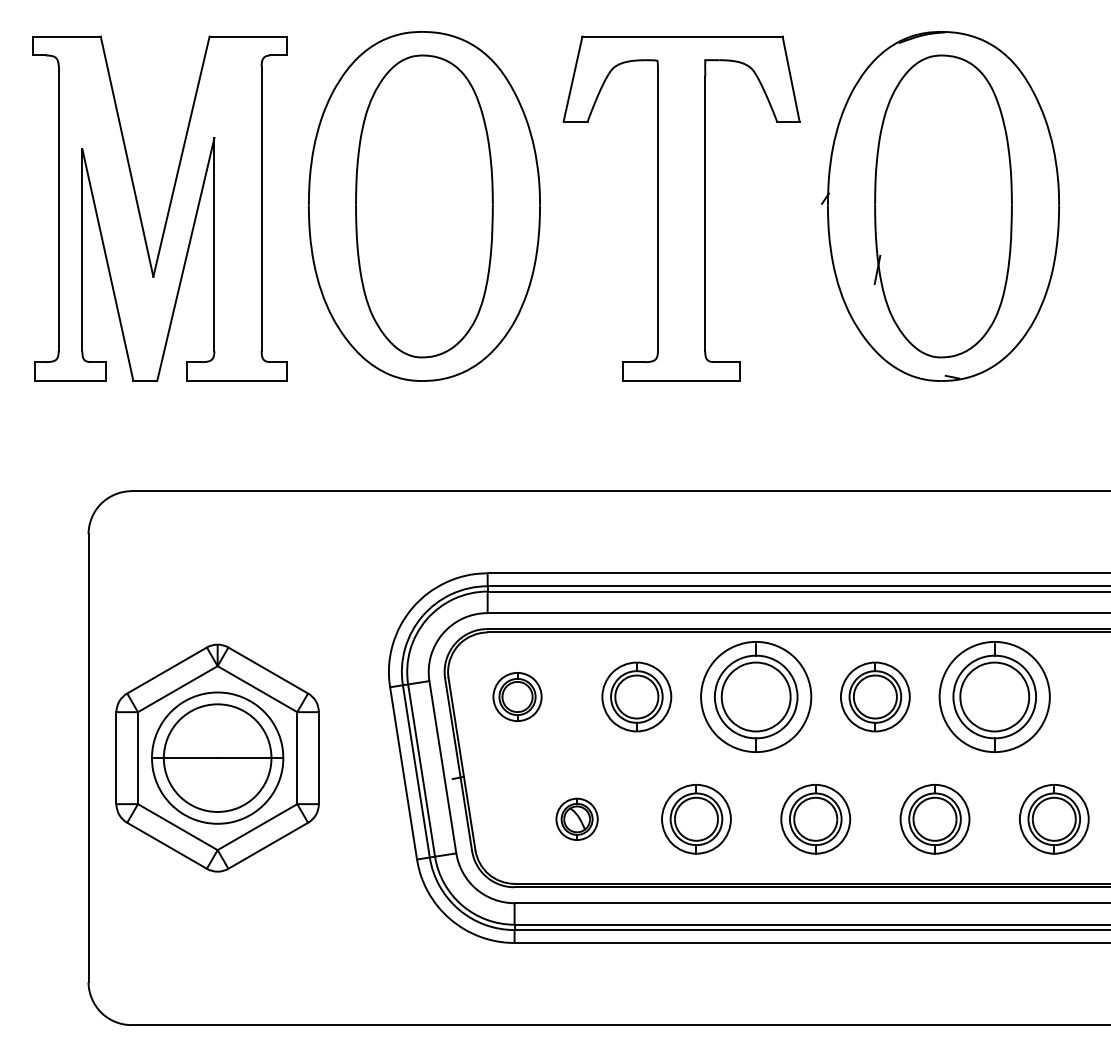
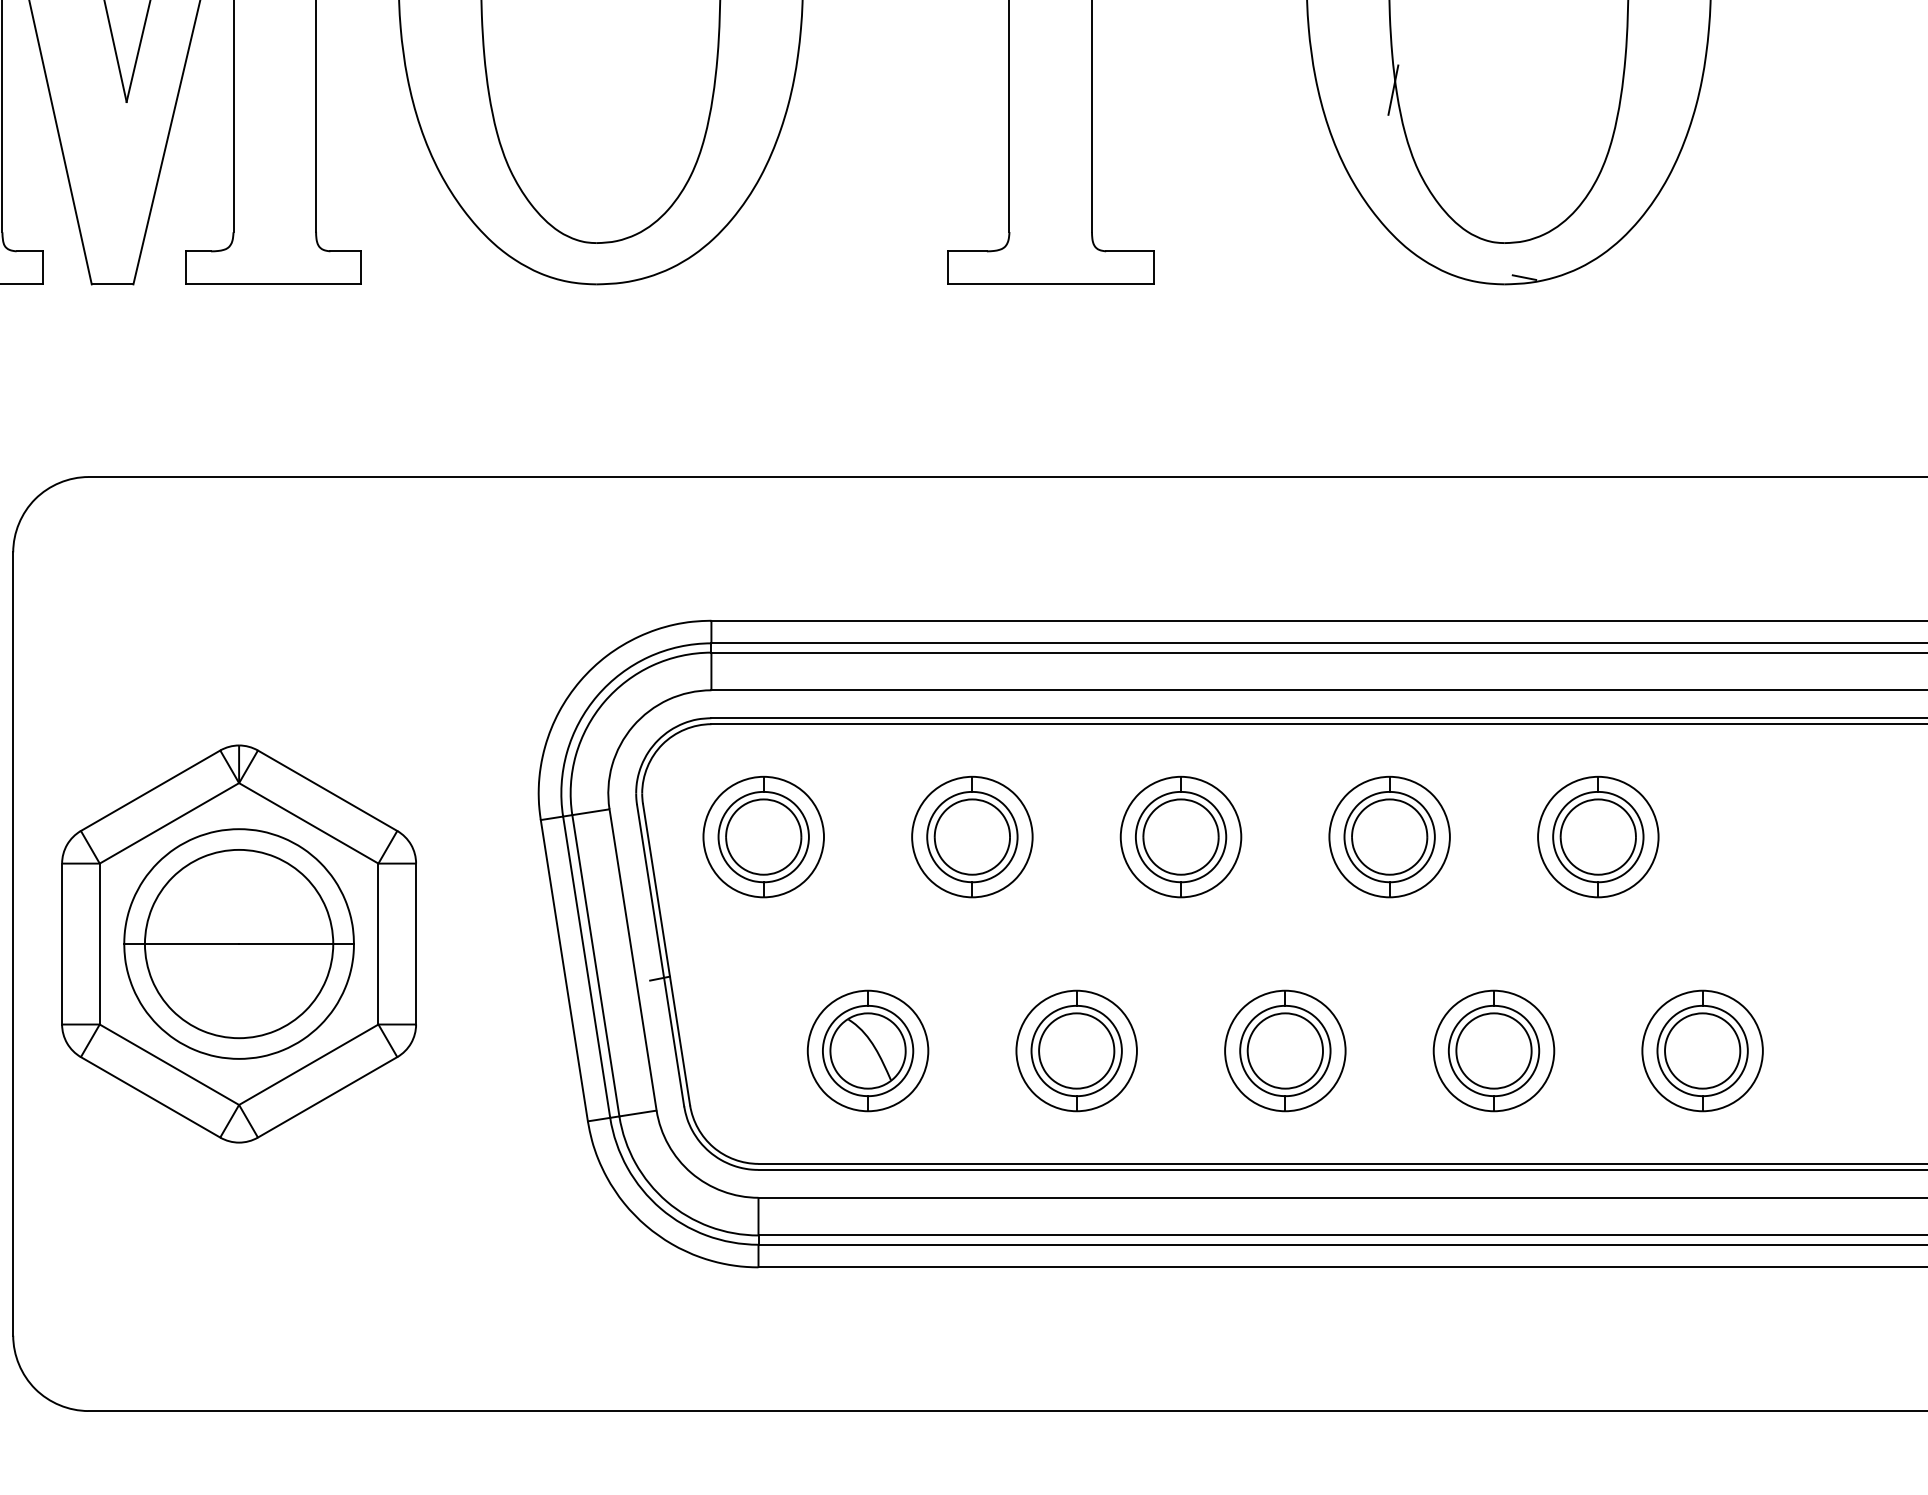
part: (517, 696) -> (763, 836), size x1.43
part: (755, 696) -> (1179, 836), size x0.62
part: (994, 696) -> (1598, 836), size x0.62
part: (576, 819) -> (866, 1051), size x1.67

